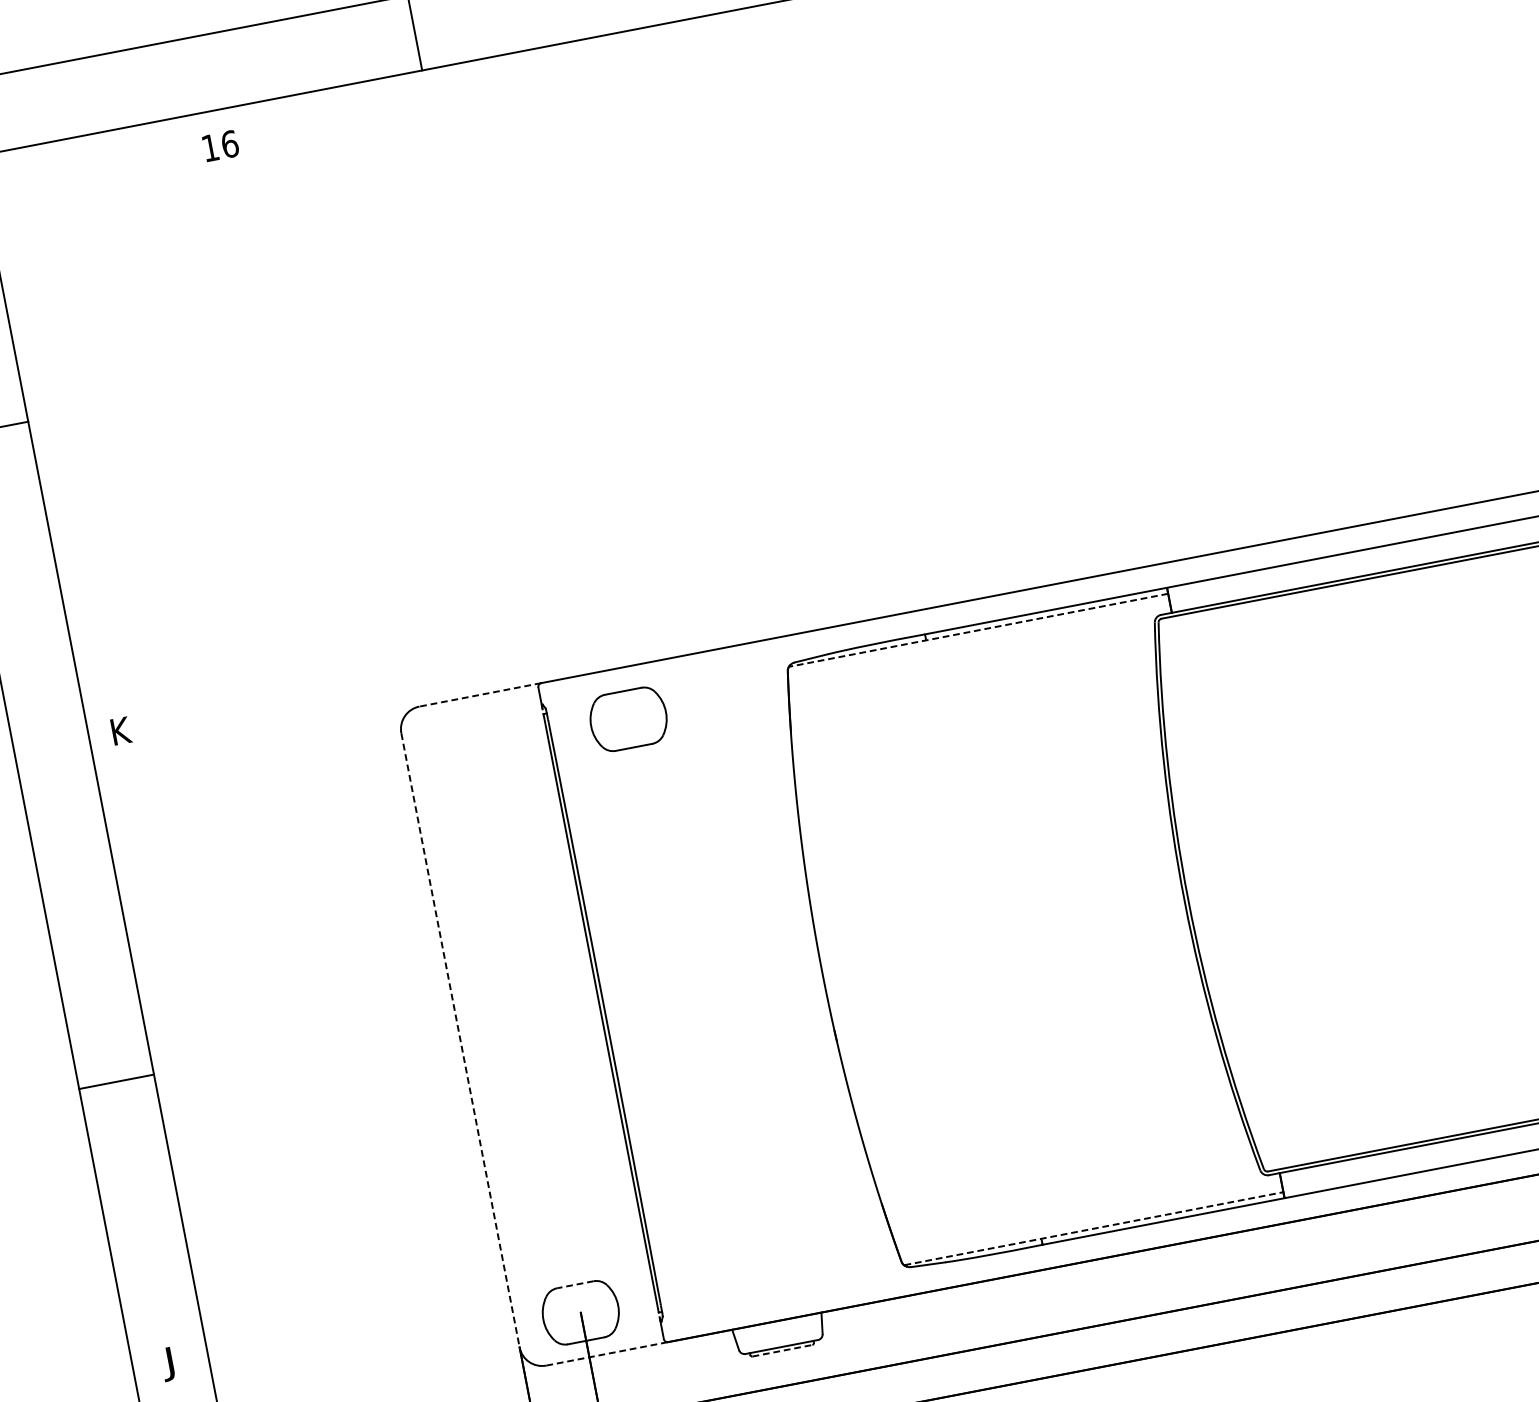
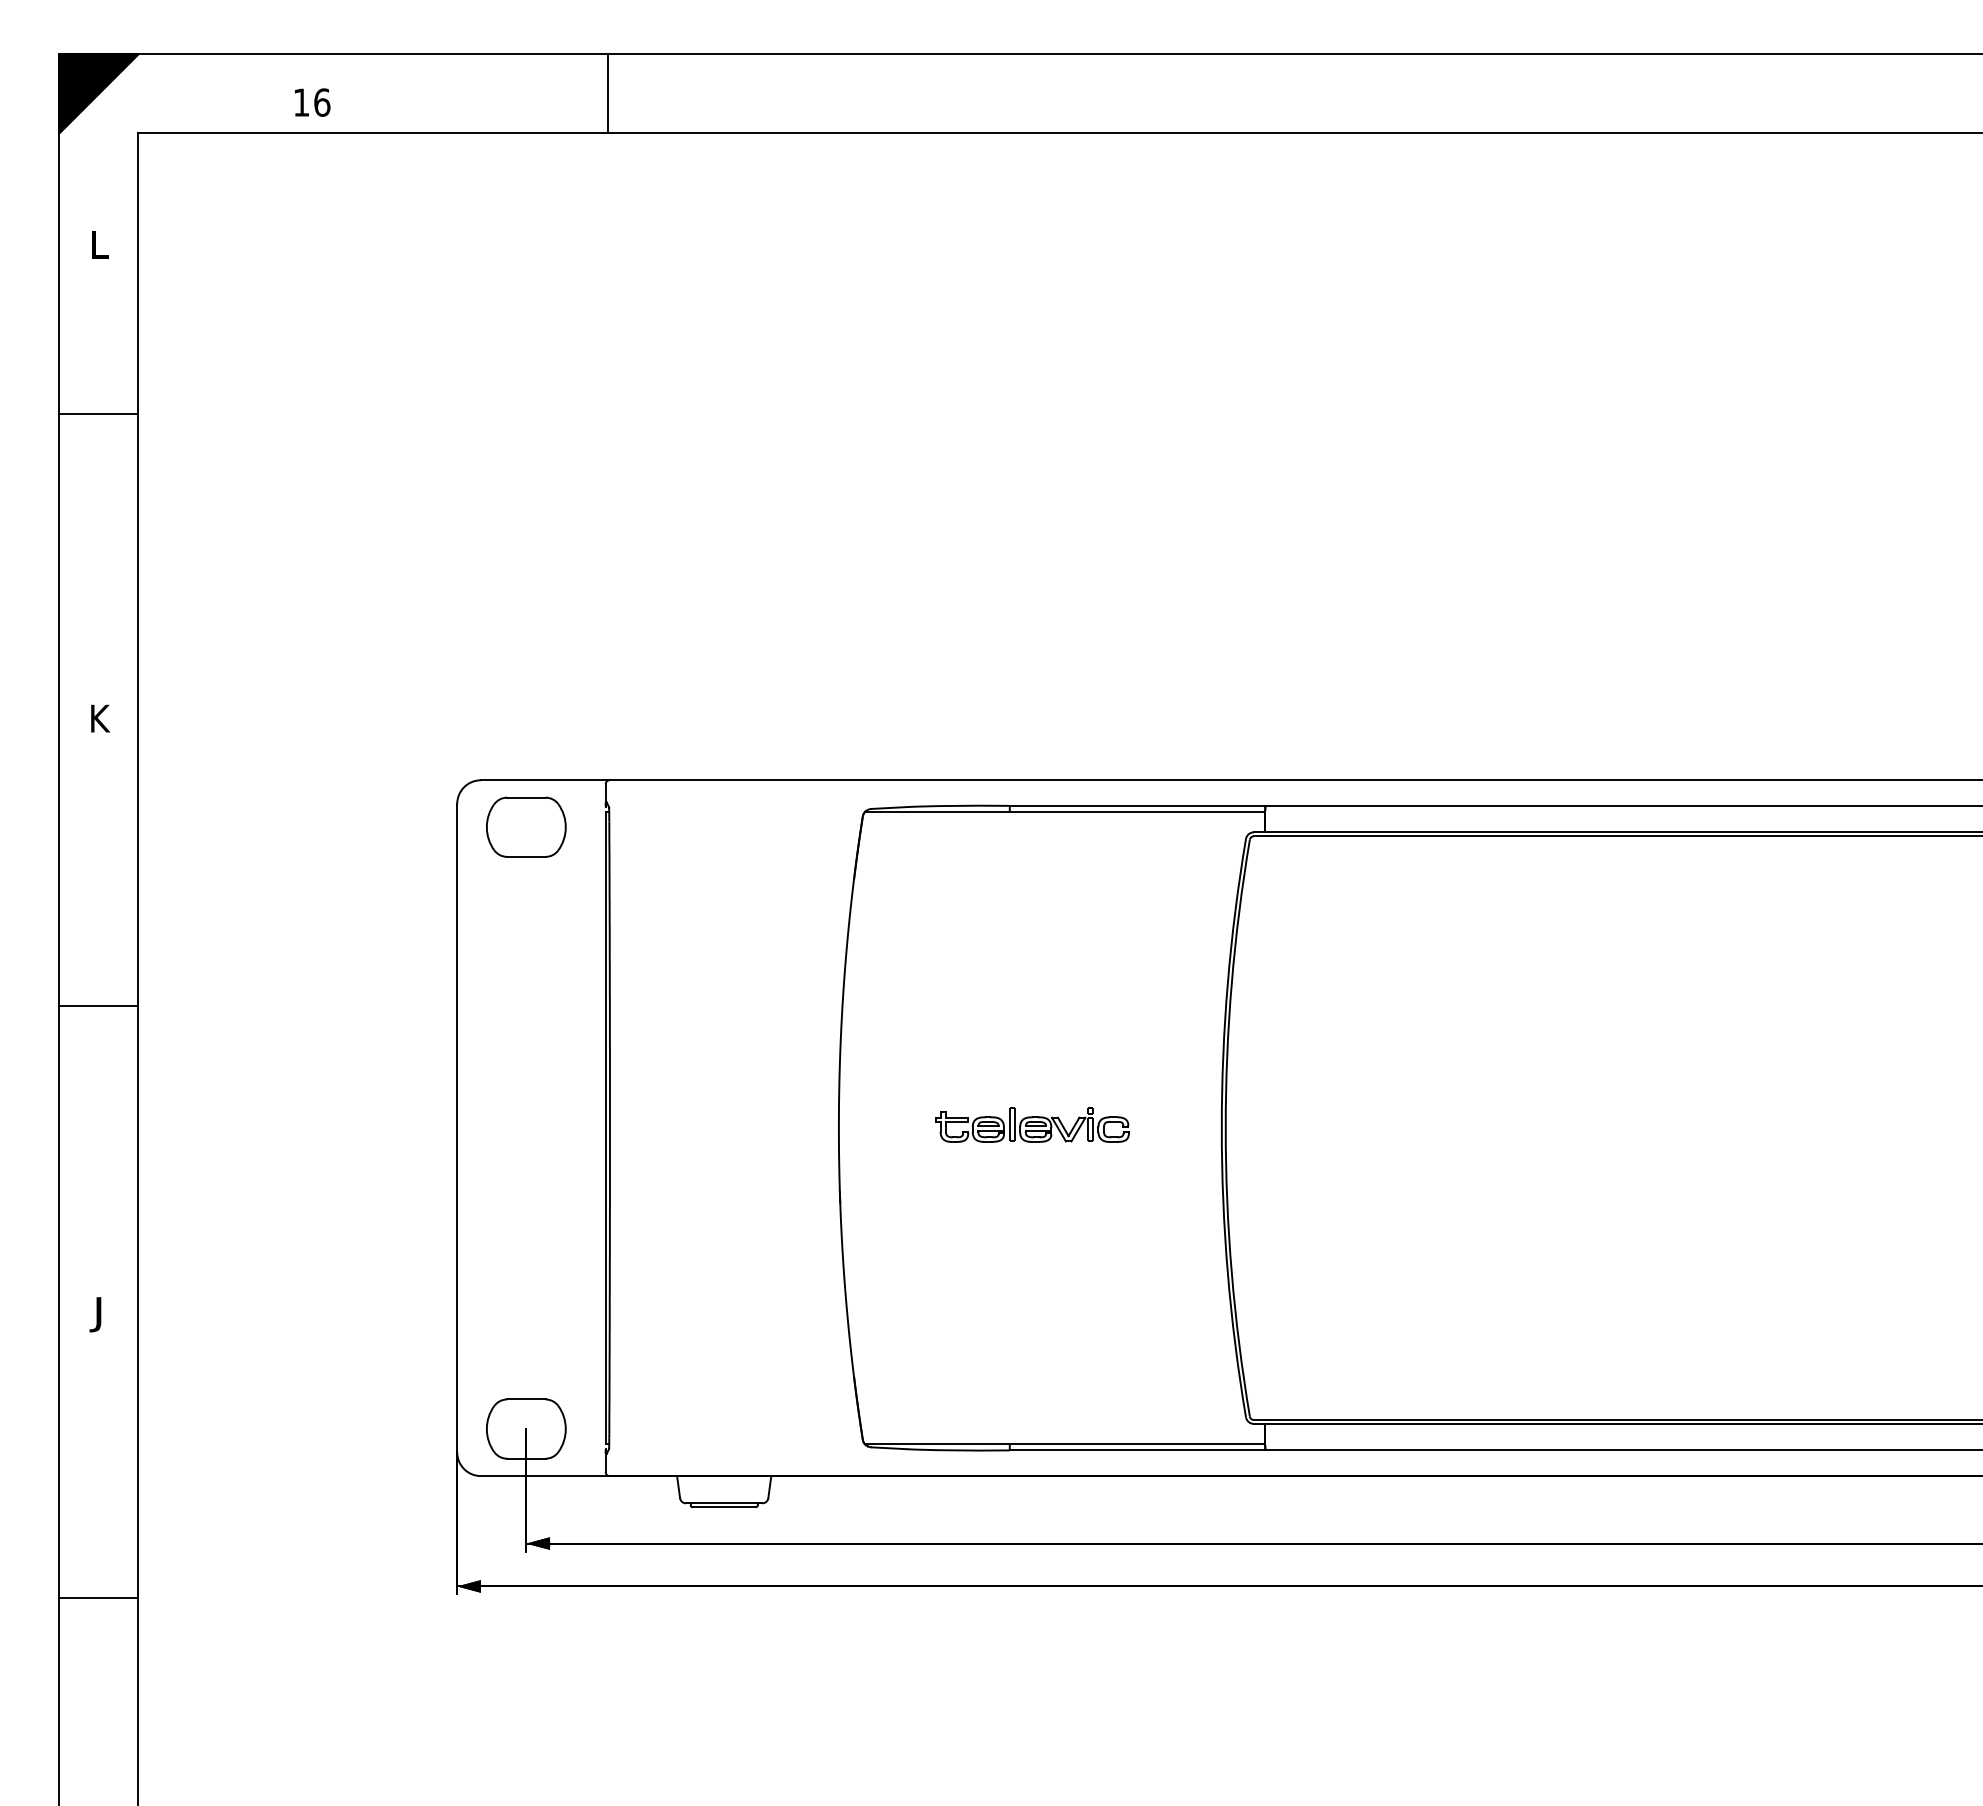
text: (220, 145) -> (312, 102), moved
line: (978, 630) -> (1064, 812), dashed -> solid
line: (479, 695) -> (544, 780), dashed -> solid
part: (628, 718) -> (526, 826), moved
text: (121, 730) -> (100, 718), moved
part: (1004, 931) -> (1032, 1124), added
line: (460, 1040) -> (457, 1128), dashed -> solid
line: (116, 1081) -> (98, 1005), moved
line: (1094, 1229) -> (1065, 1444), dashed -> solid
line: (574, 1284) -> (525, 1399), dashed -> solid
line: (782, 1350) -> (724, 1507), dashed -> solid
line: (607, 1354) -> (545, 1476), dashed -> solid
text: (167, 1364) -> (95, 1314), moved

